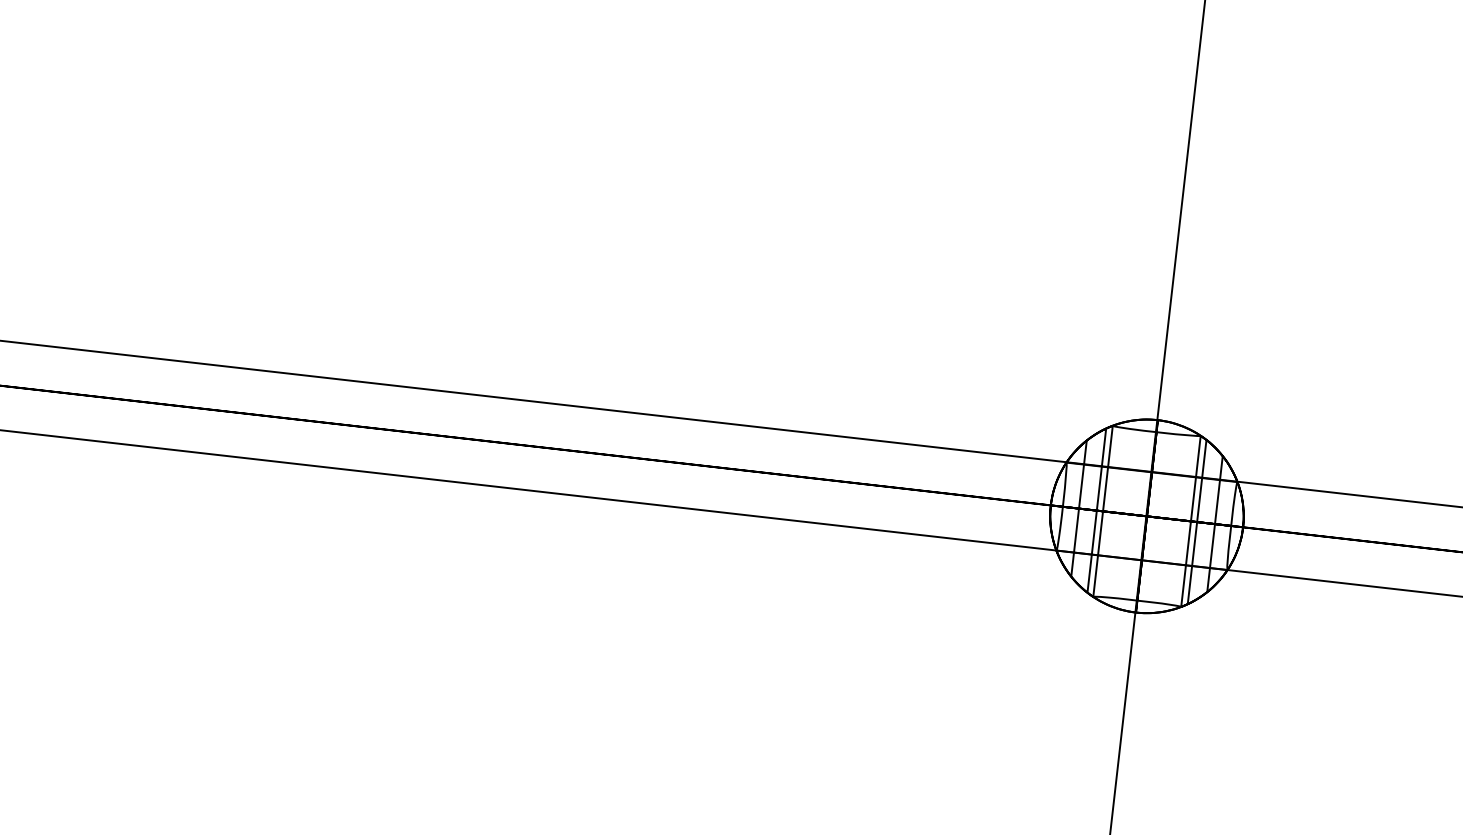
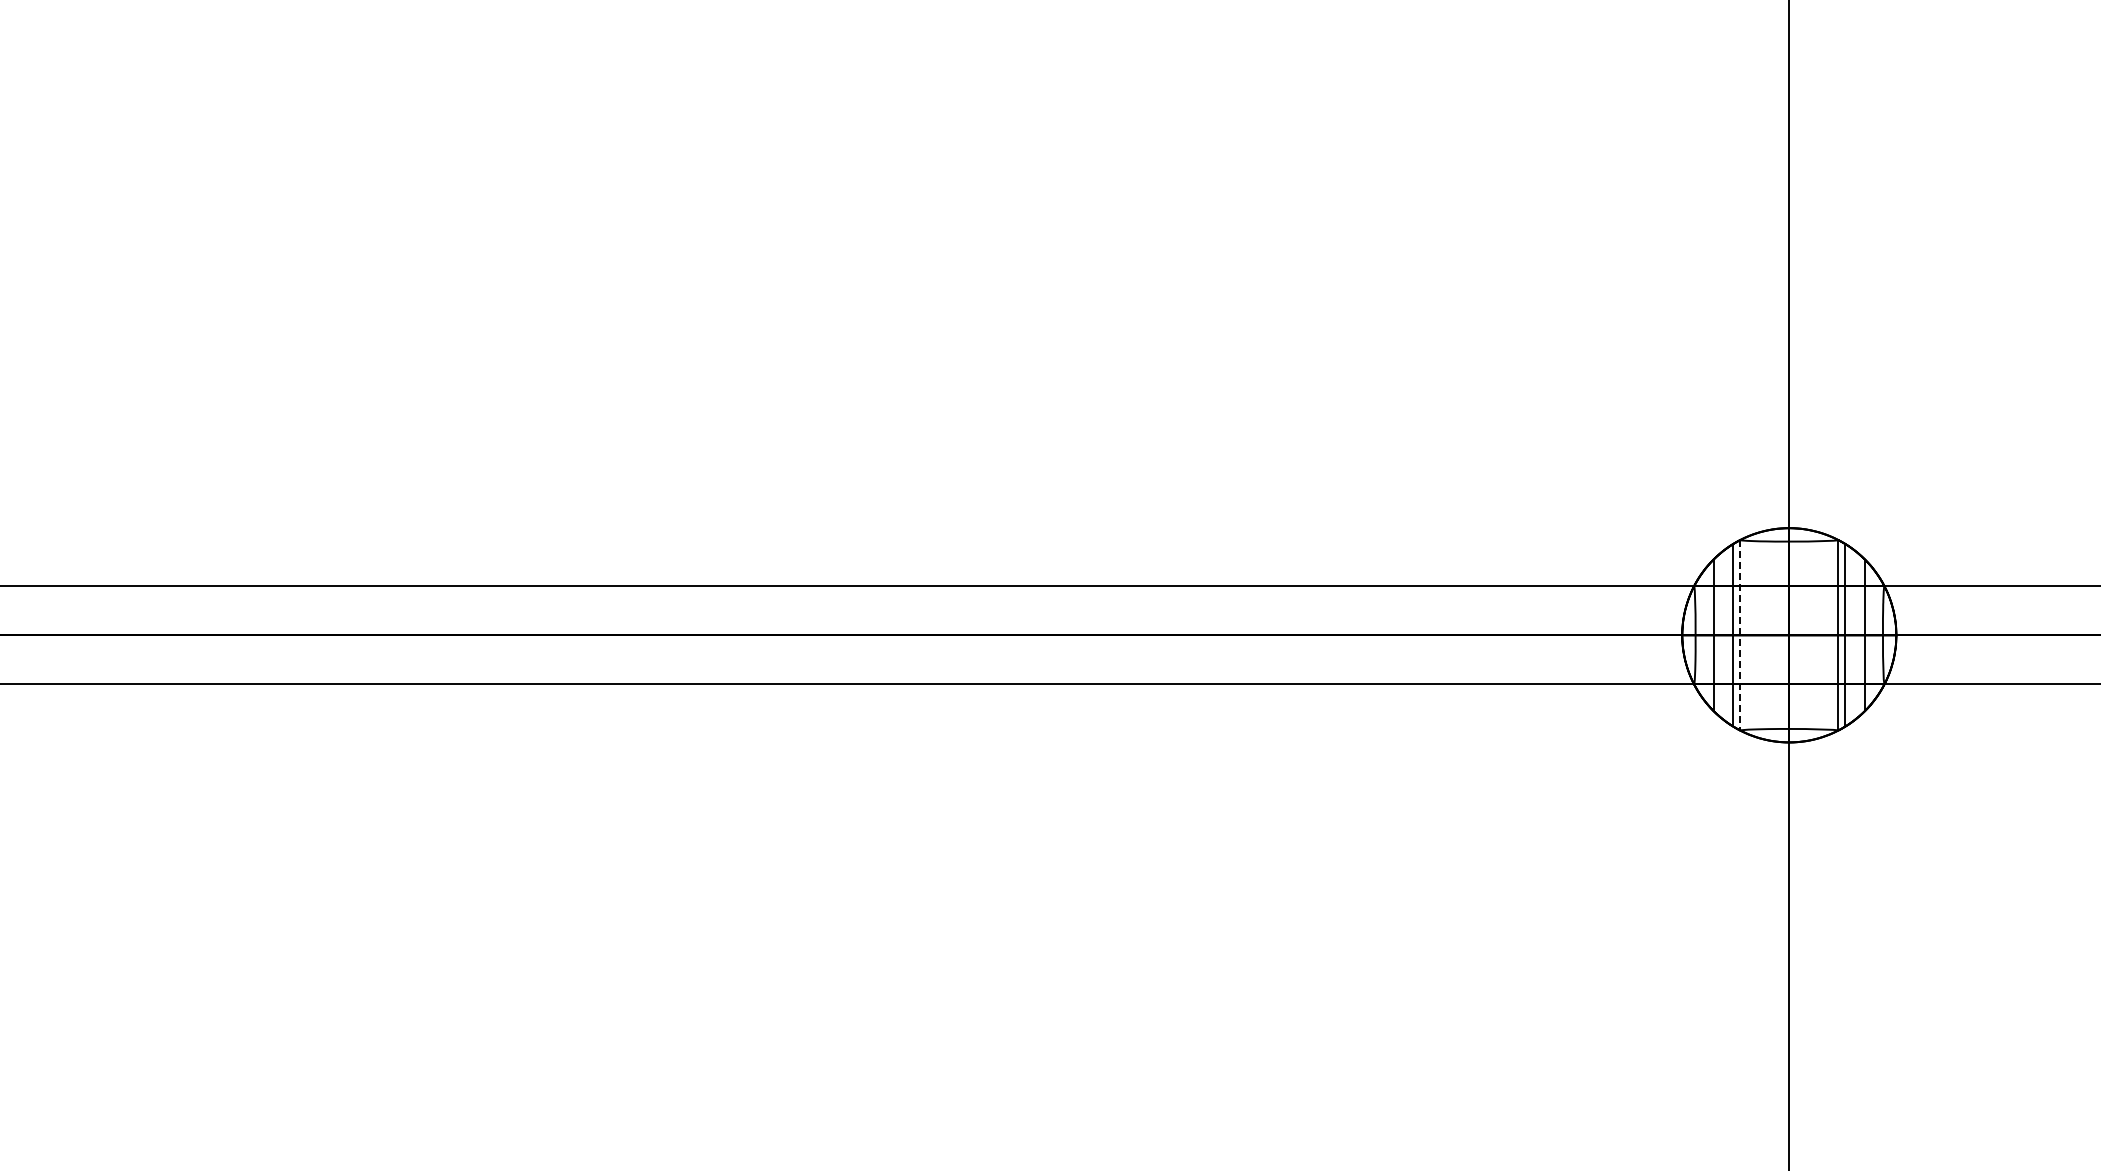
line: (1103, 511) -> (1740, 635), solid -> dashed

